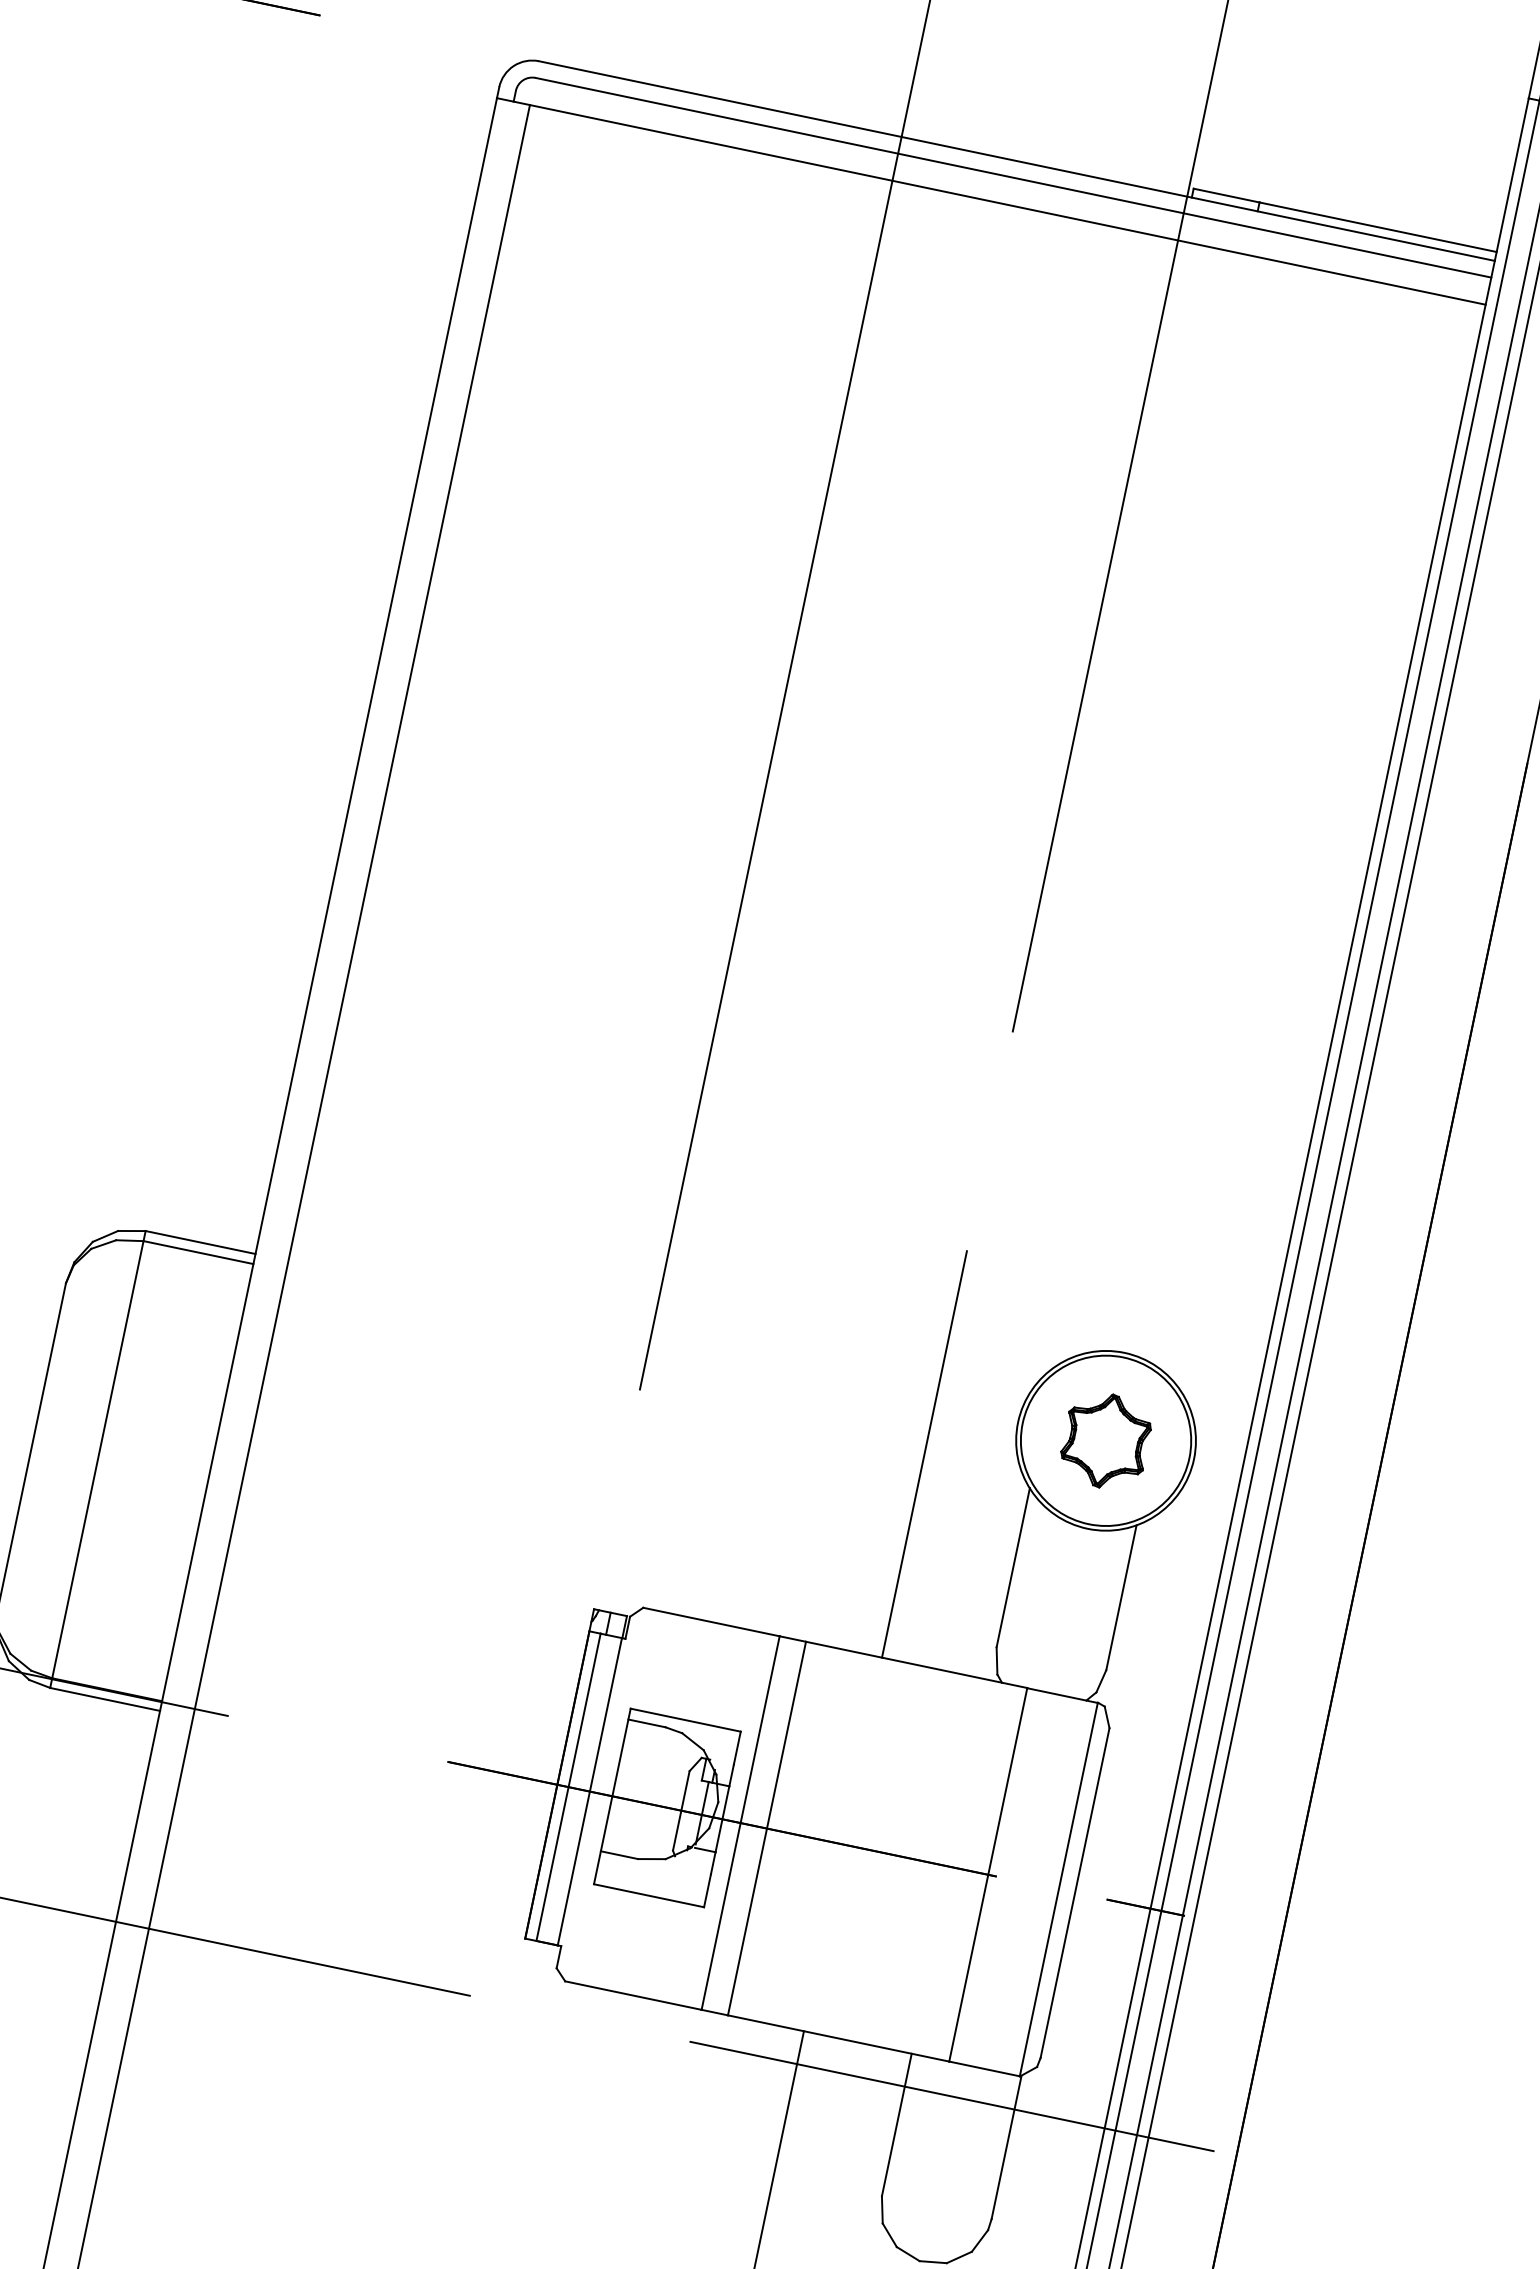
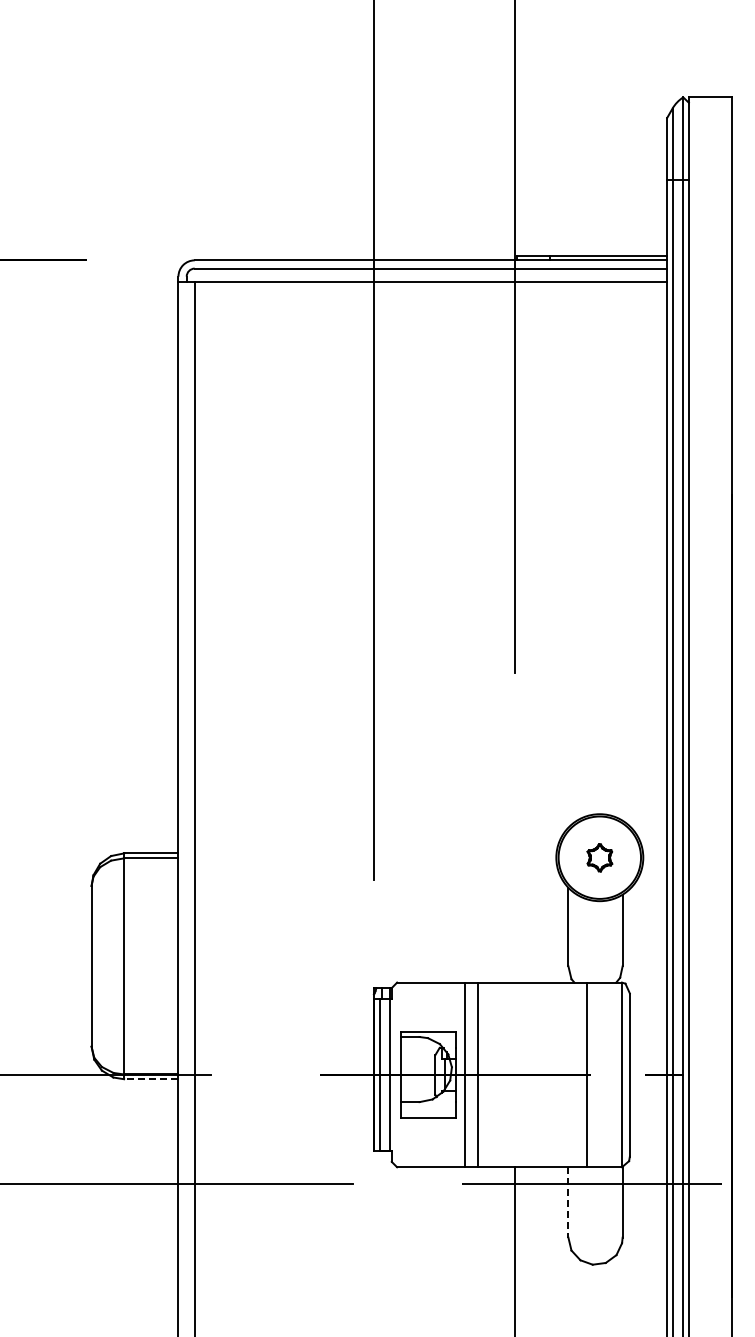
part: (1105, 1440) -> (599, 857), size x0.6
line: (925, 1453) -> (515, 881), removed
line: (103, 1699) -> (150, 1079), solid -> dashed
line: (896, 2125) -> (568, 1202), solid -> dashed

